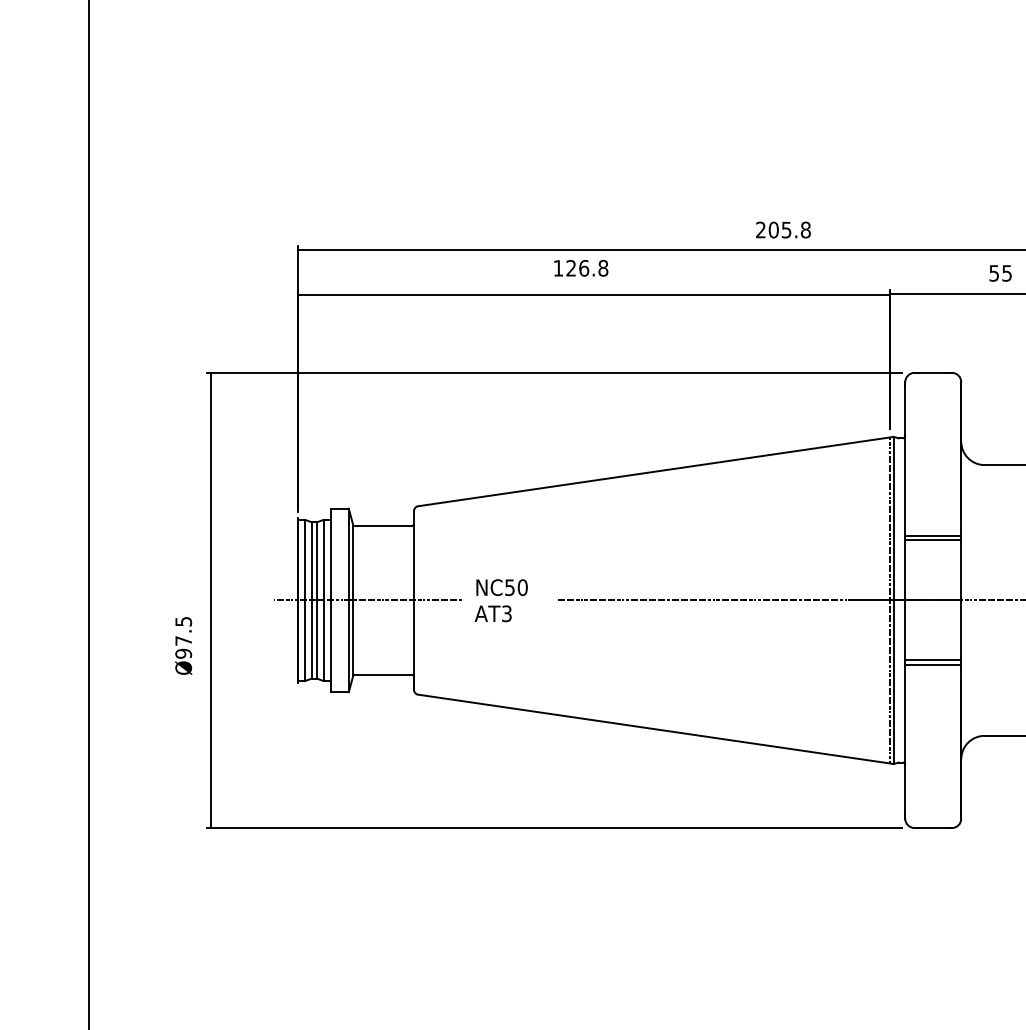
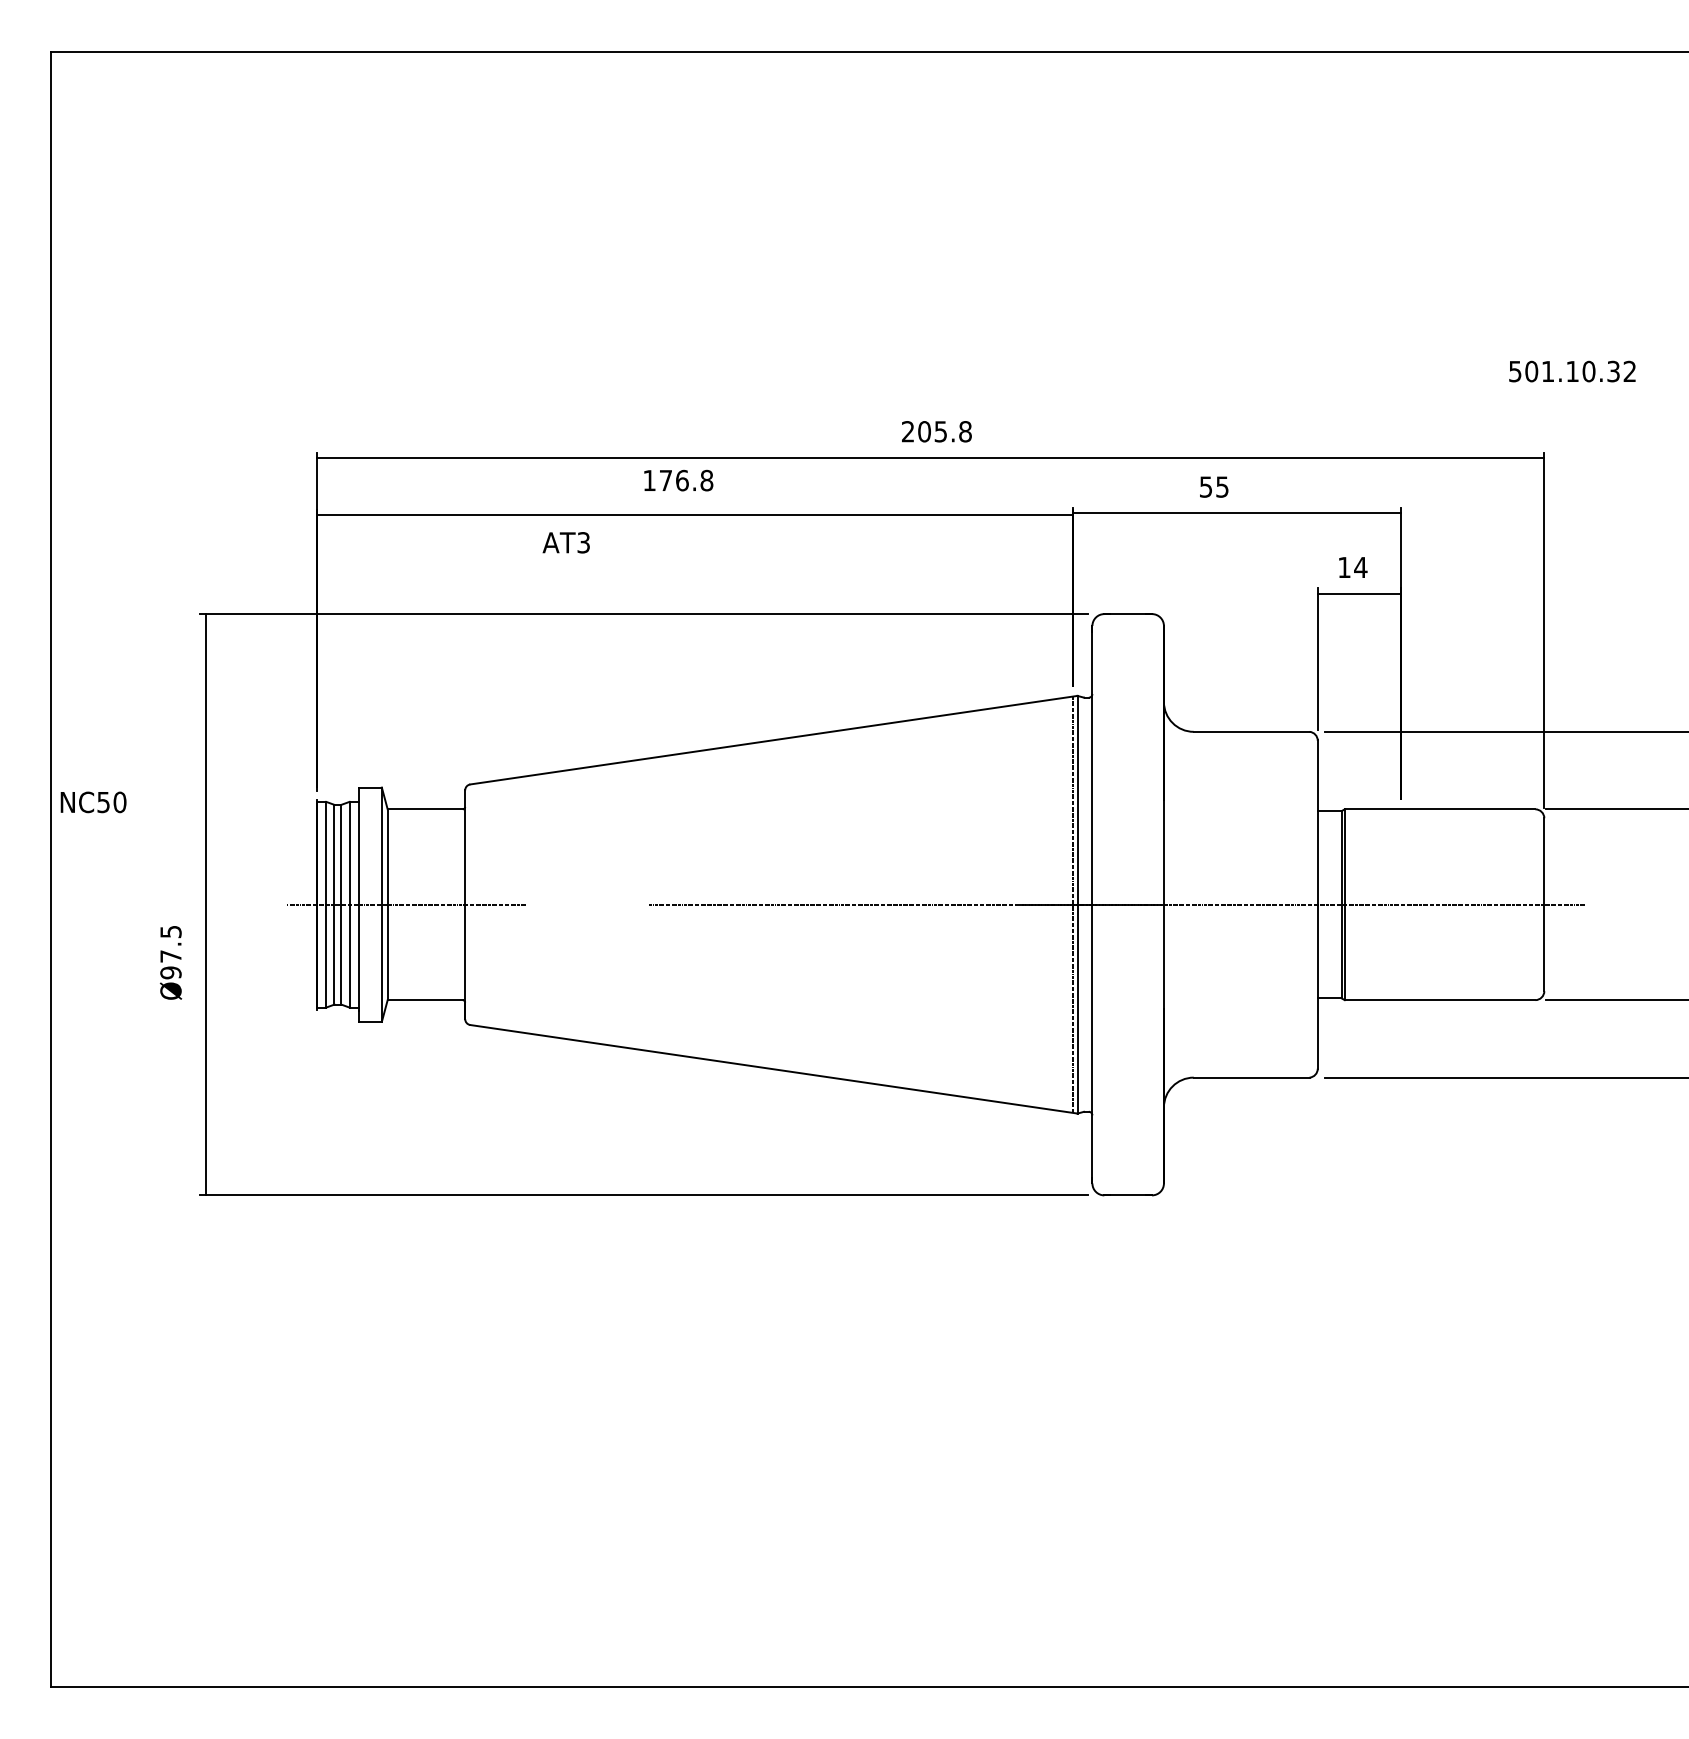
text: (570, 267) -> (665, 479), 126.8 -> 176.8
line: (932, 536) -> (1127, 822), removed
line: (932, 540) -> (1127, 828), removed
text: (502, 587) -> (93, 802), moved
text: (492, 613) -> (565, 542), moved
line: (932, 660) -> (1127, 981), removed
line: (932, 665) -> (1127, 987), removed

